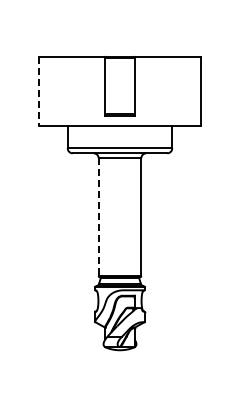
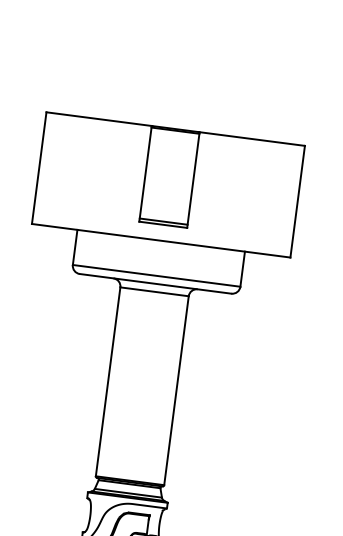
line: (39, 91) -> (39, 168), dashed -> solid
line: (98, 217) -> (107, 382), dashed -> solid

